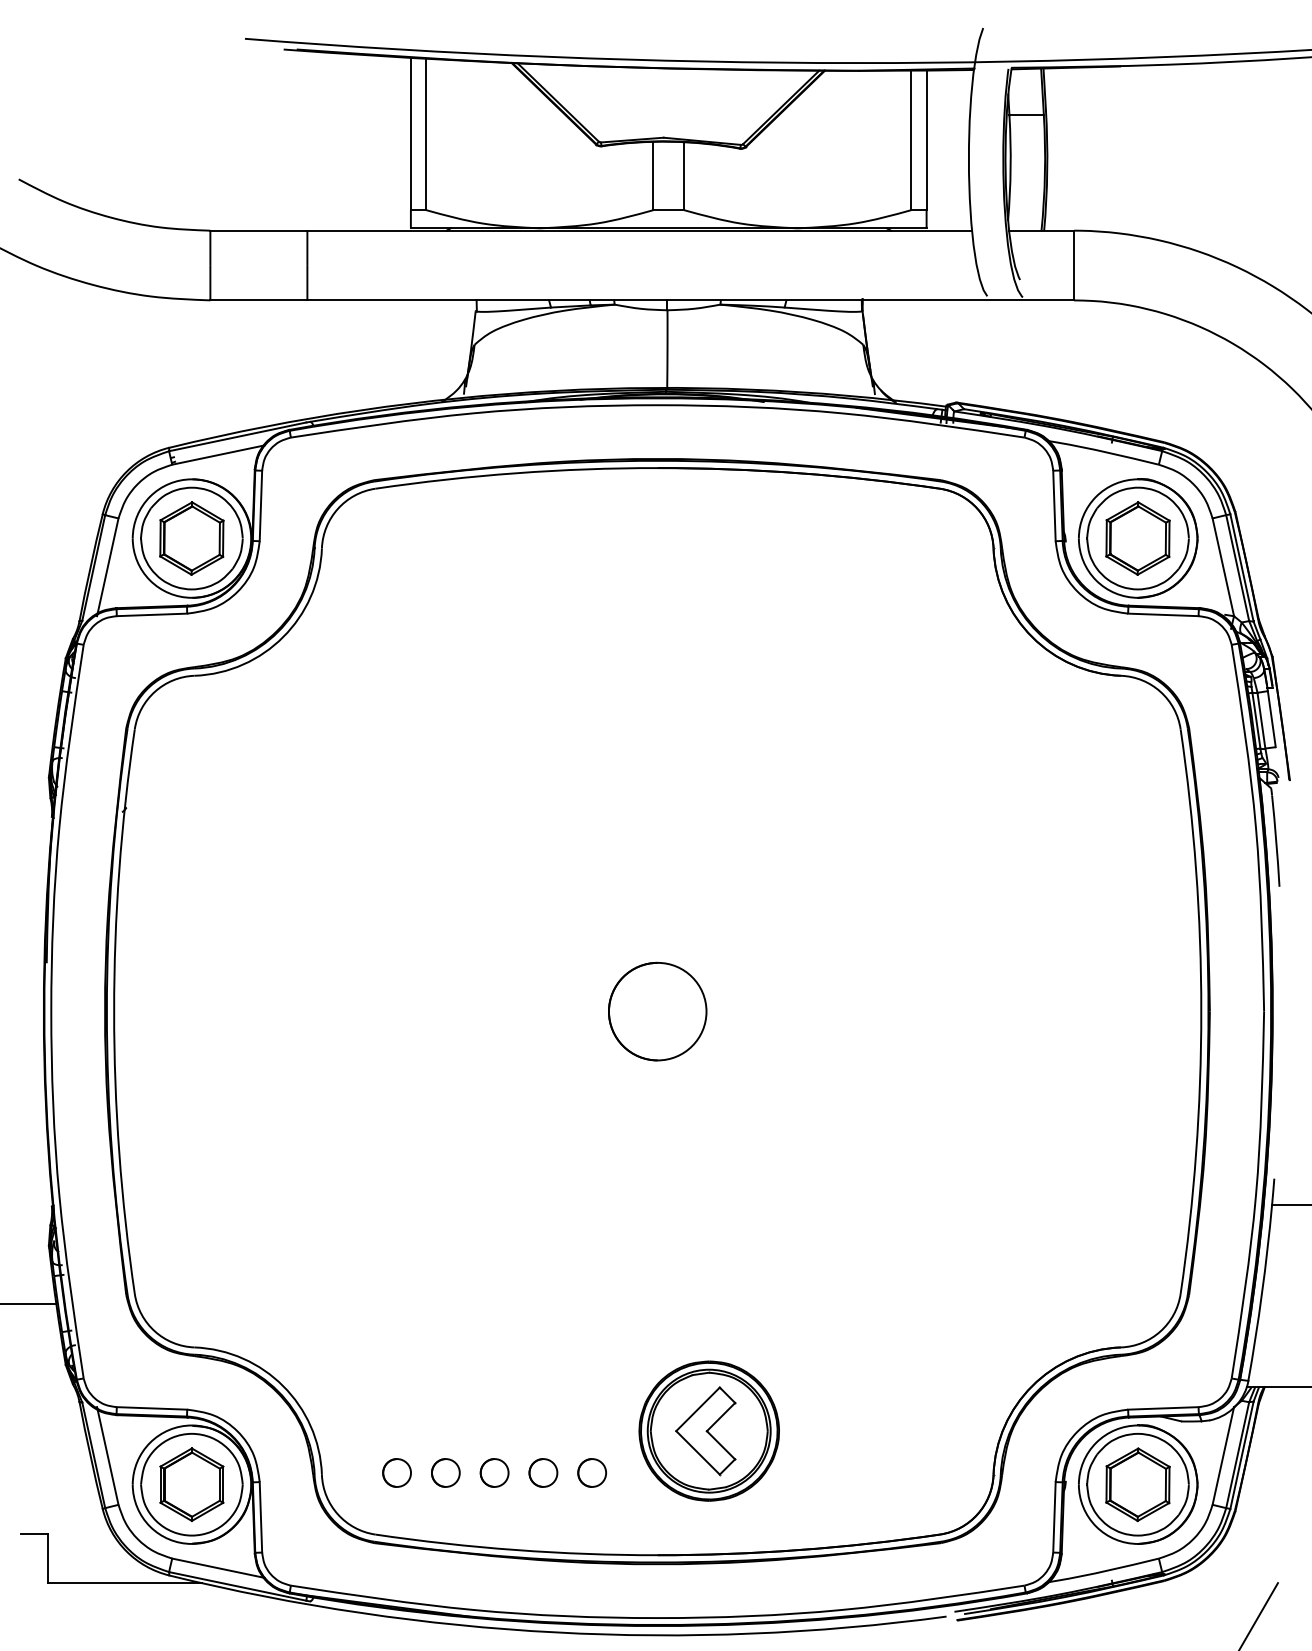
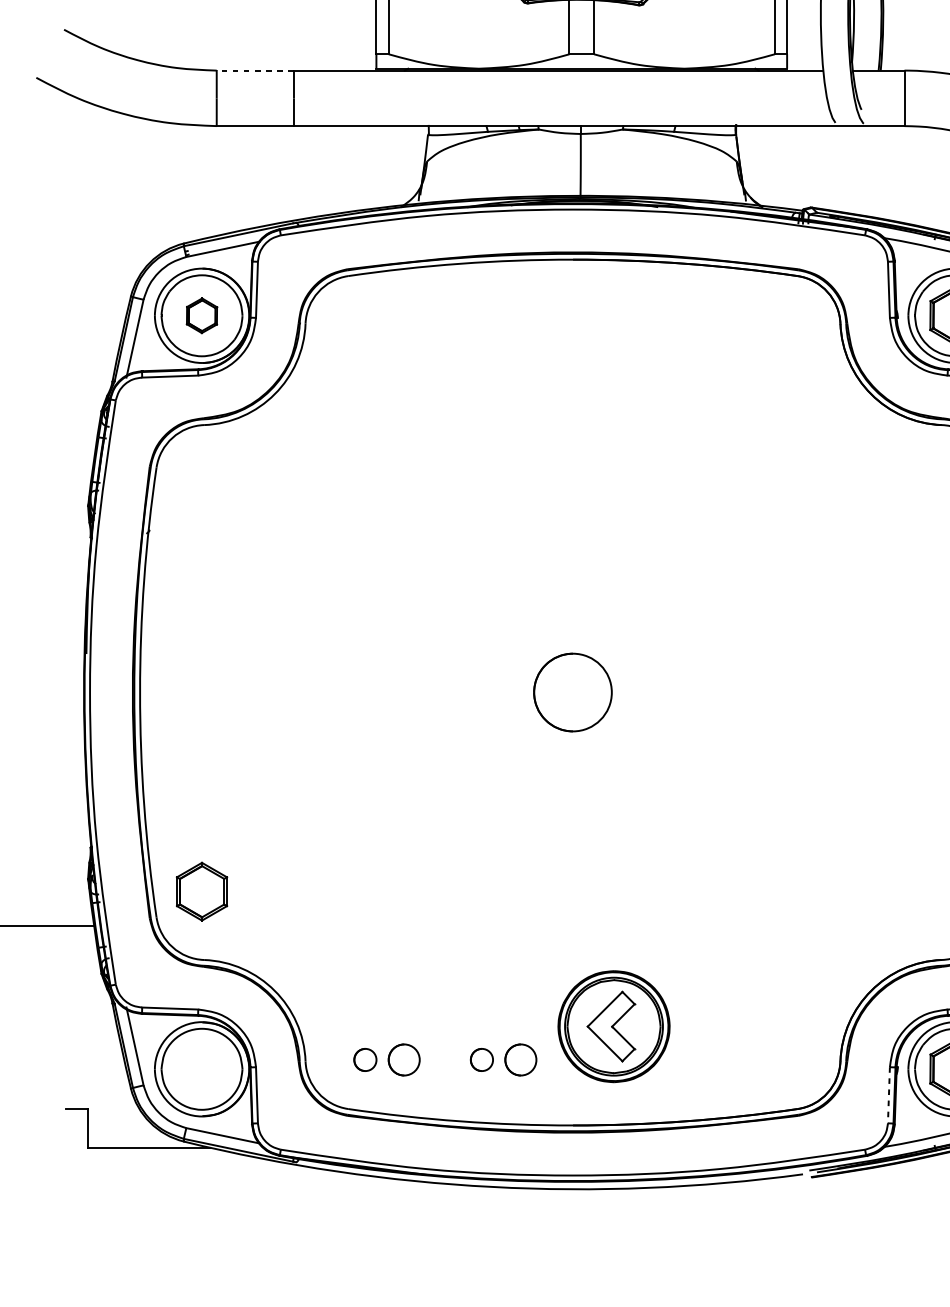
line: (258, 230) -> (255, 70), solid -> dashed
part: (191, 538) -> (201, 315), size x0.6
circle: (445, 1472) -> (403, 1059), size x1.4
part: (494, 1472) -> (443, 1059), removed
circle: (591, 1472) -> (520, 1059), size x1.4
part: (191, 1484) -> (201, 891), moved
line: (1054, 1517) -> (888, 1095), solid -> dashed

